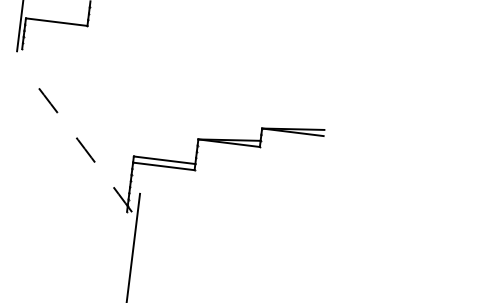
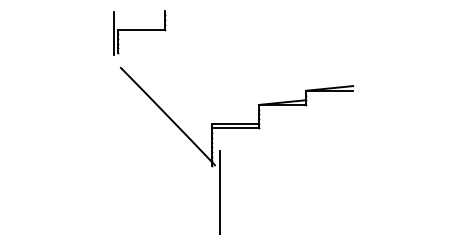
arc: (78, 140) -> (168, 116), dashed -> solid

